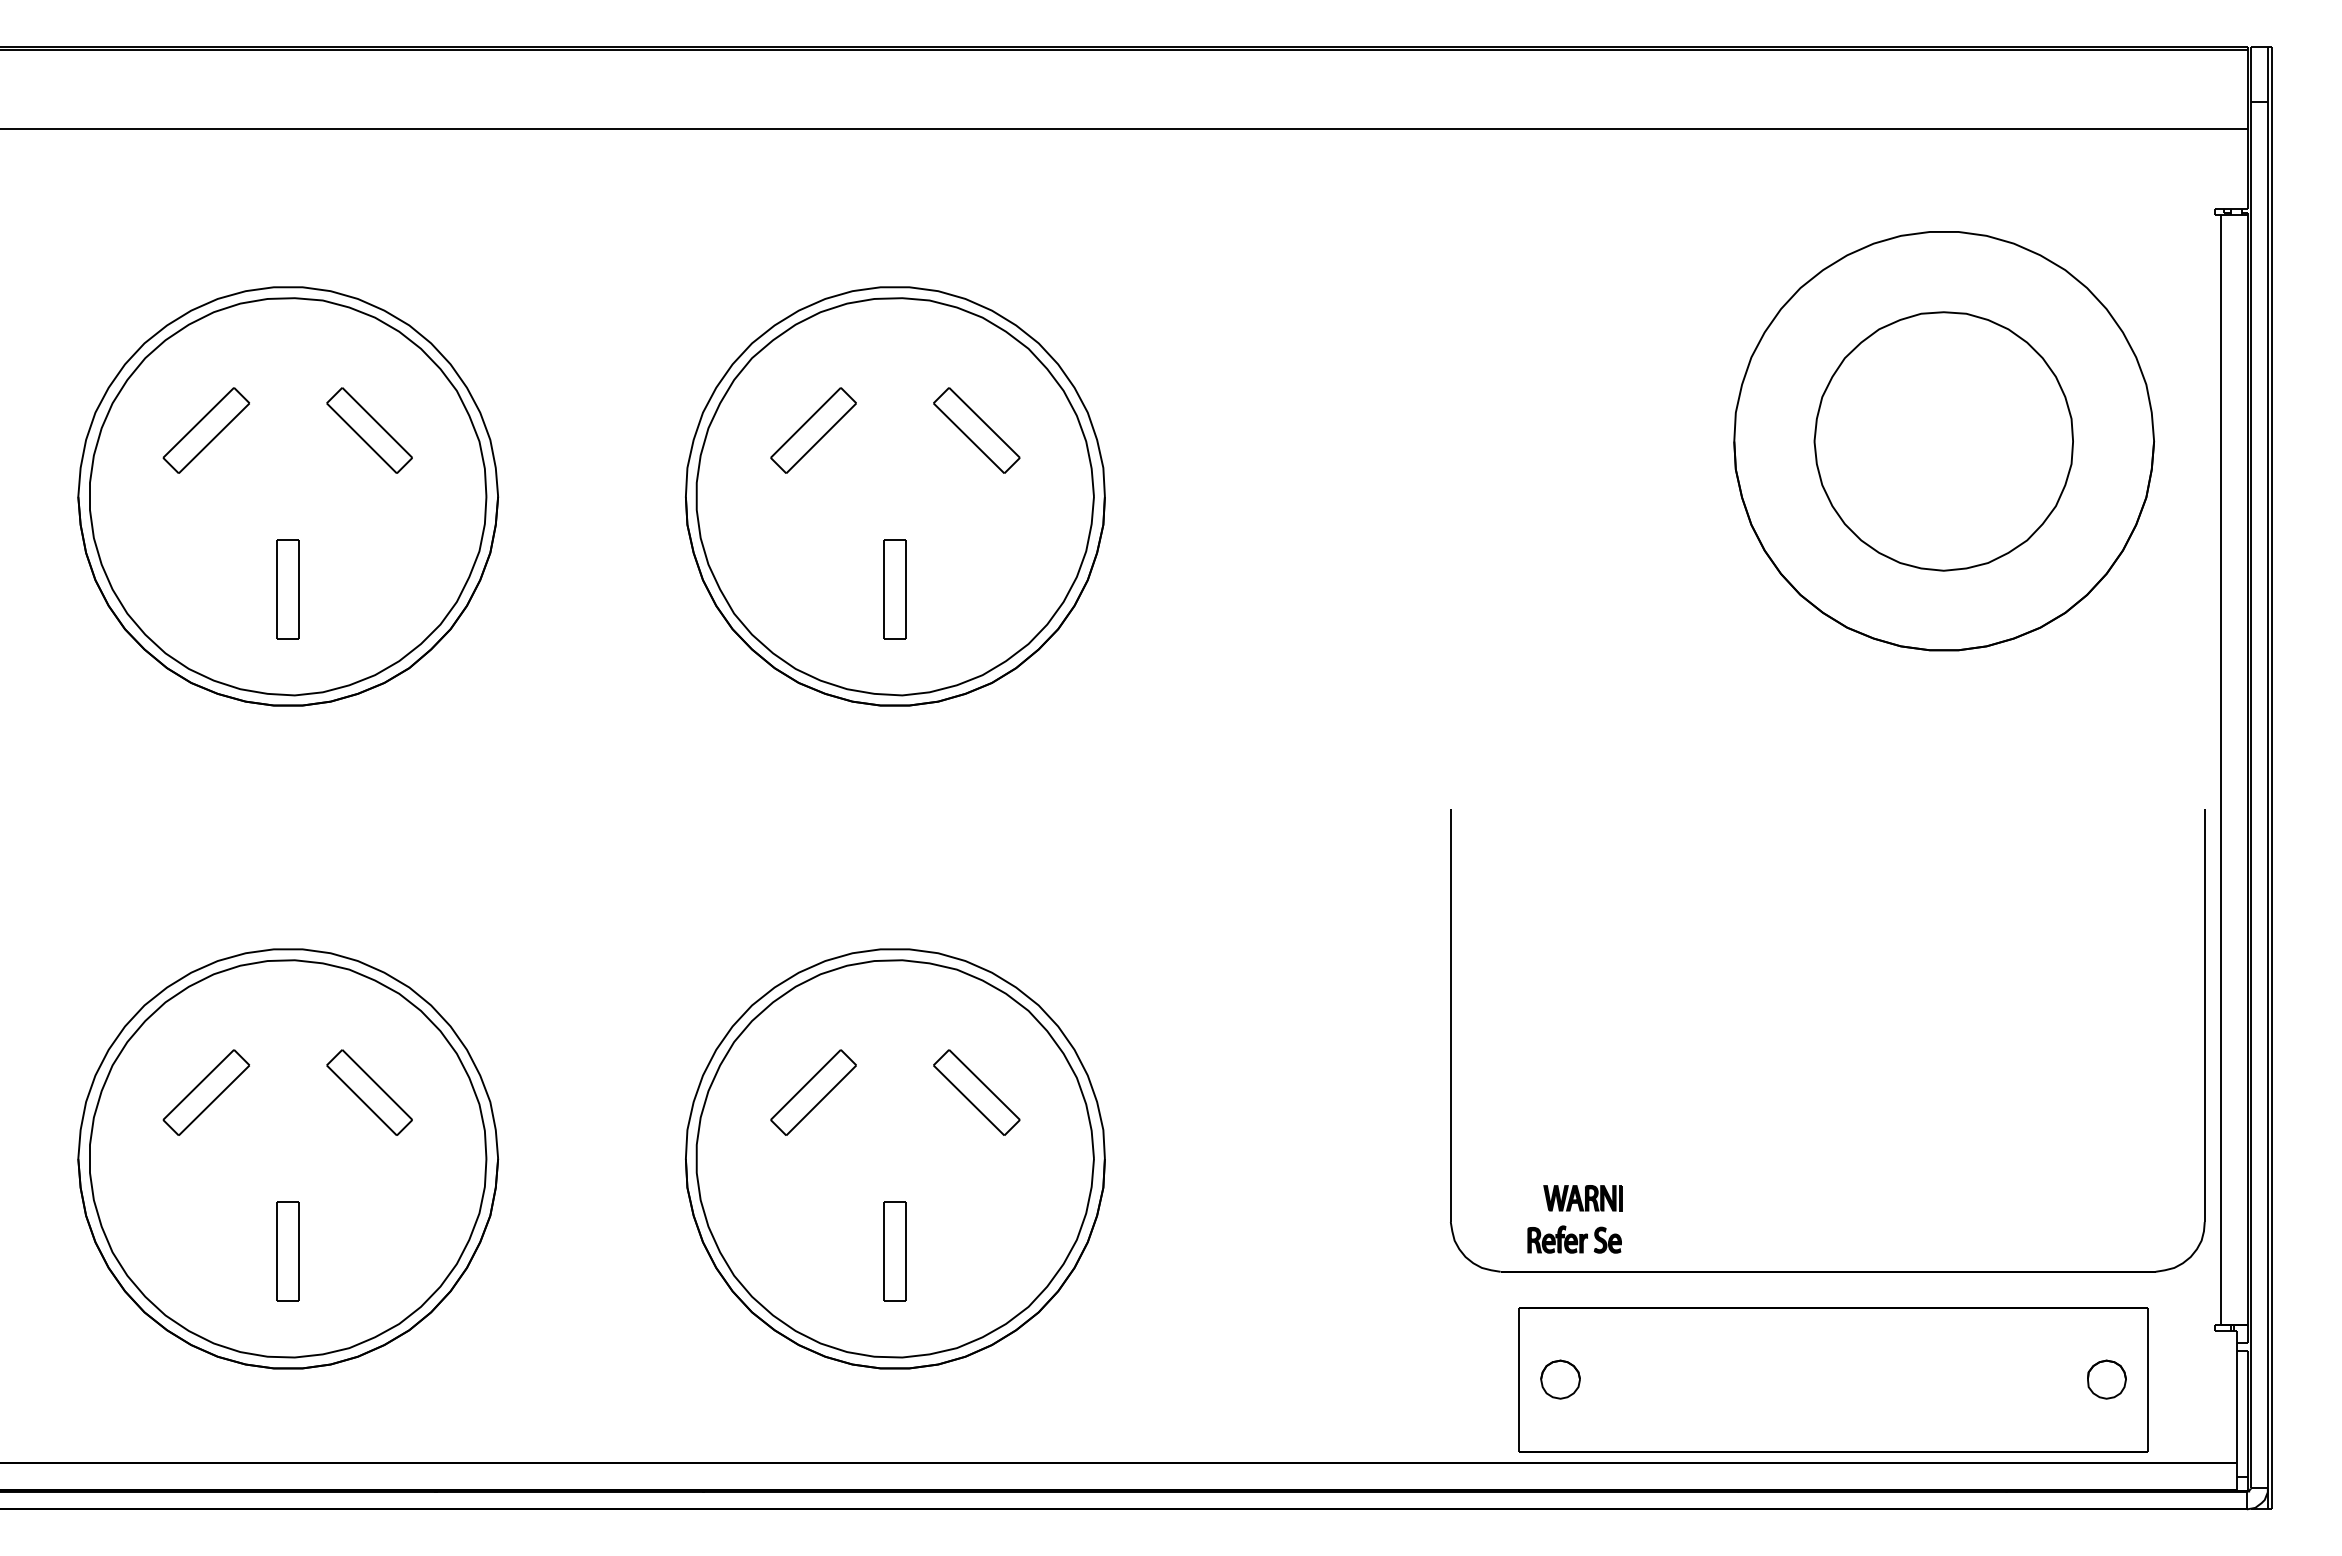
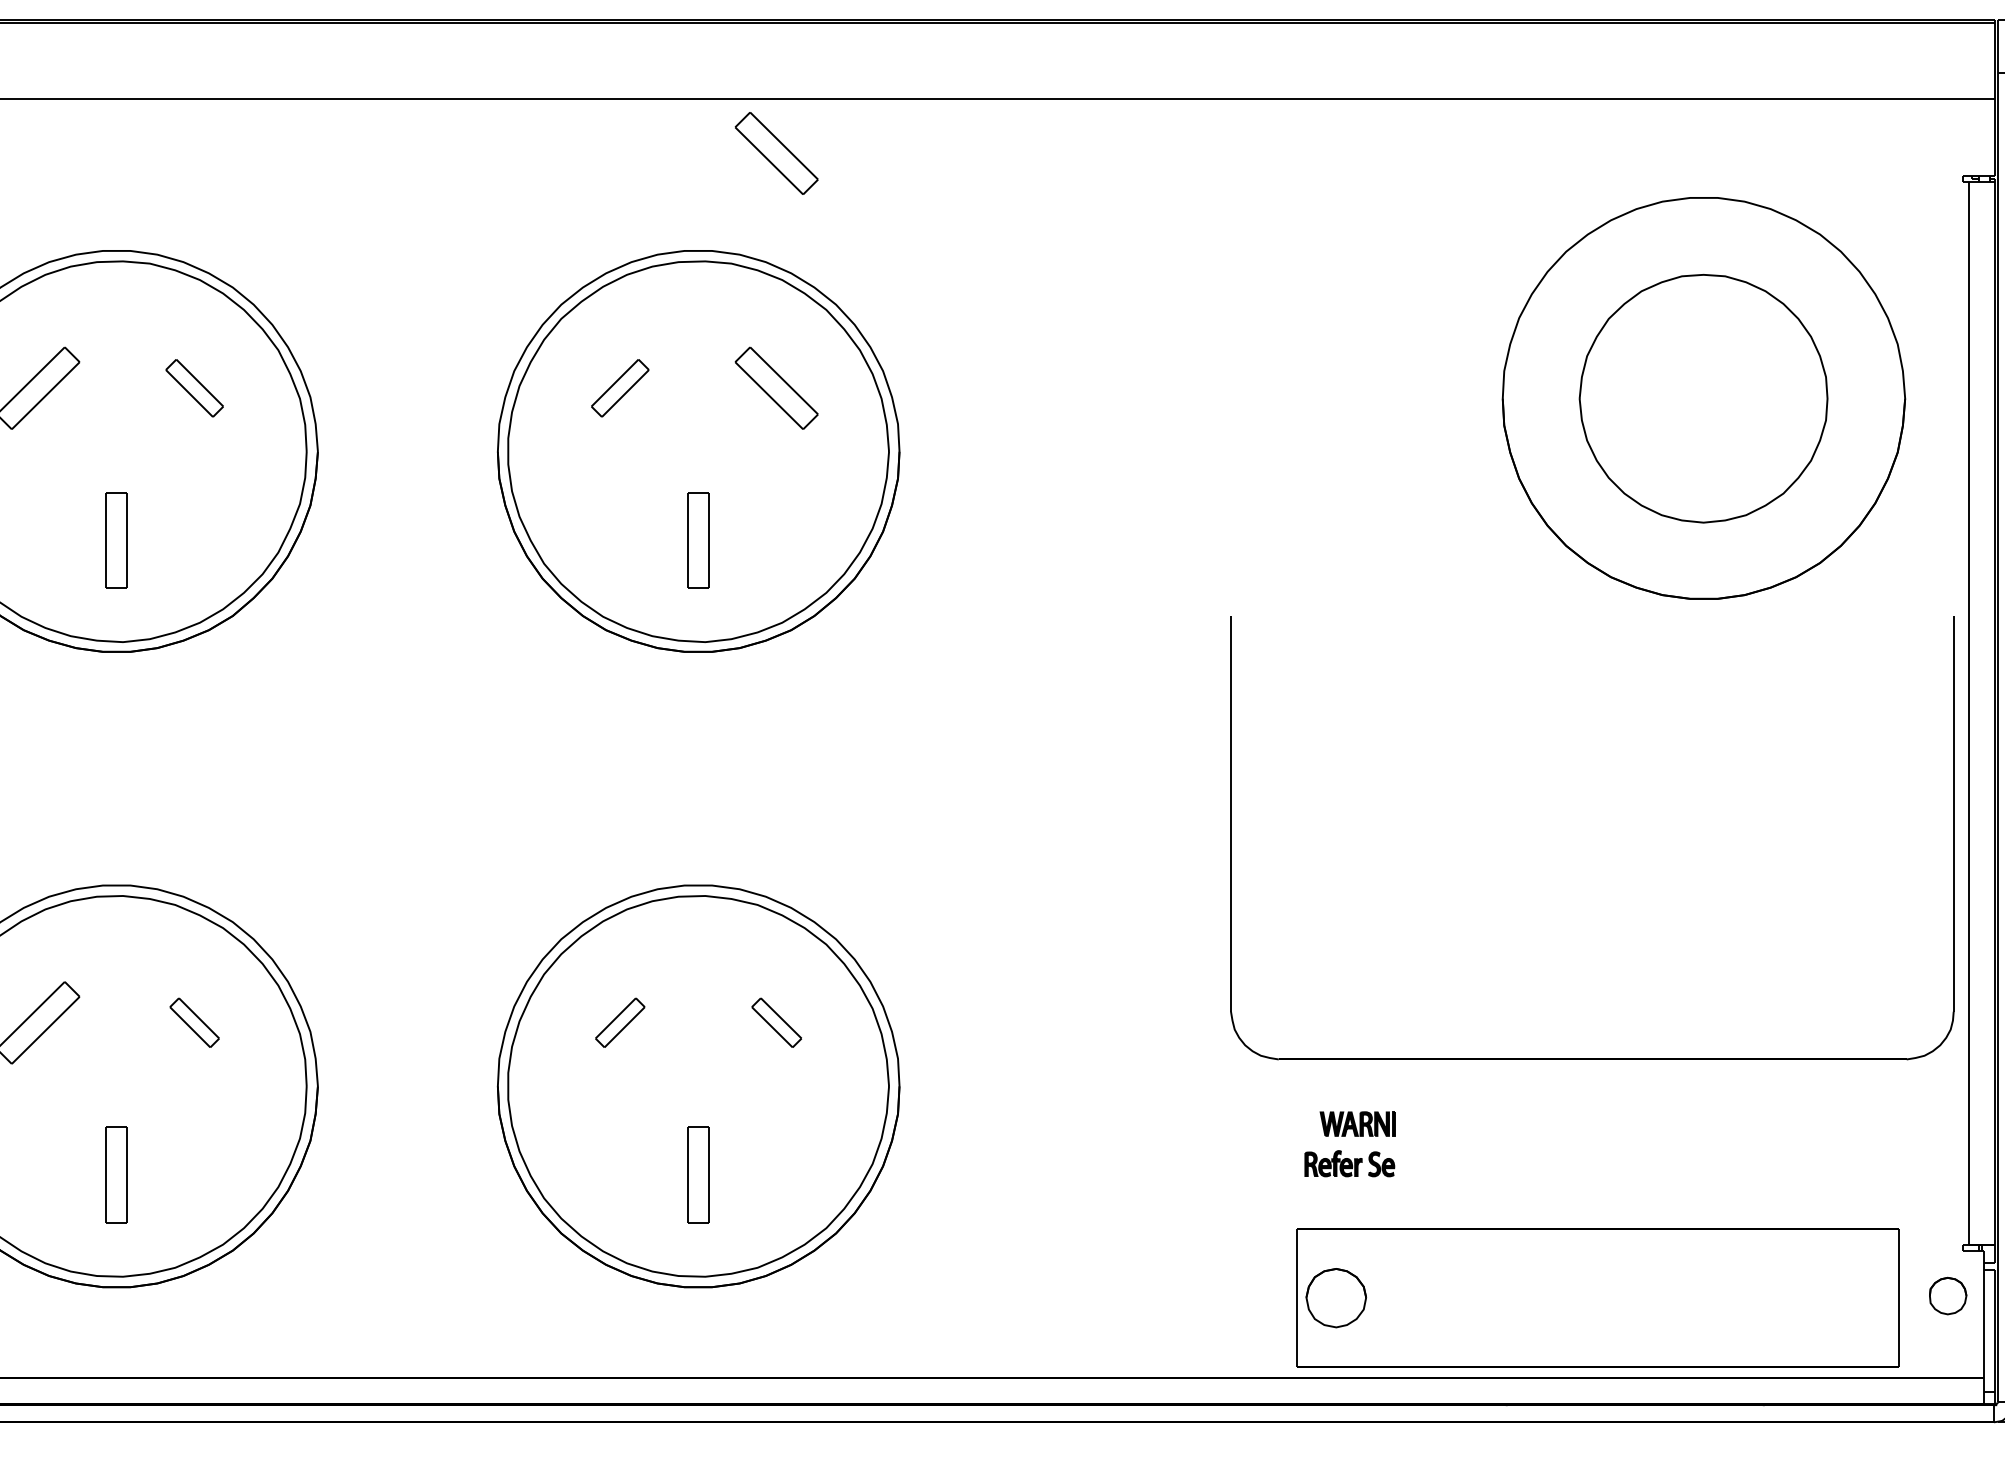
part: (976, 185) -> (776, 153), added
part: (369, 430) -> (194, 388), size x0.7
part: (813, 430) -> (620, 388), size x0.7
part: (369, 1092) -> (194, 1022), size x0.6
part: (813, 1092) -> (620, 1022), size x0.6
part: (976, 1092) -> (776, 1022), size x0.6
part: (1827, 1271) -> (1592, 1059), moved
part: (1560, 1379) -> (1336, 1297), size x1.6
part: (2106, 1379) -> (1947, 1295), moved

